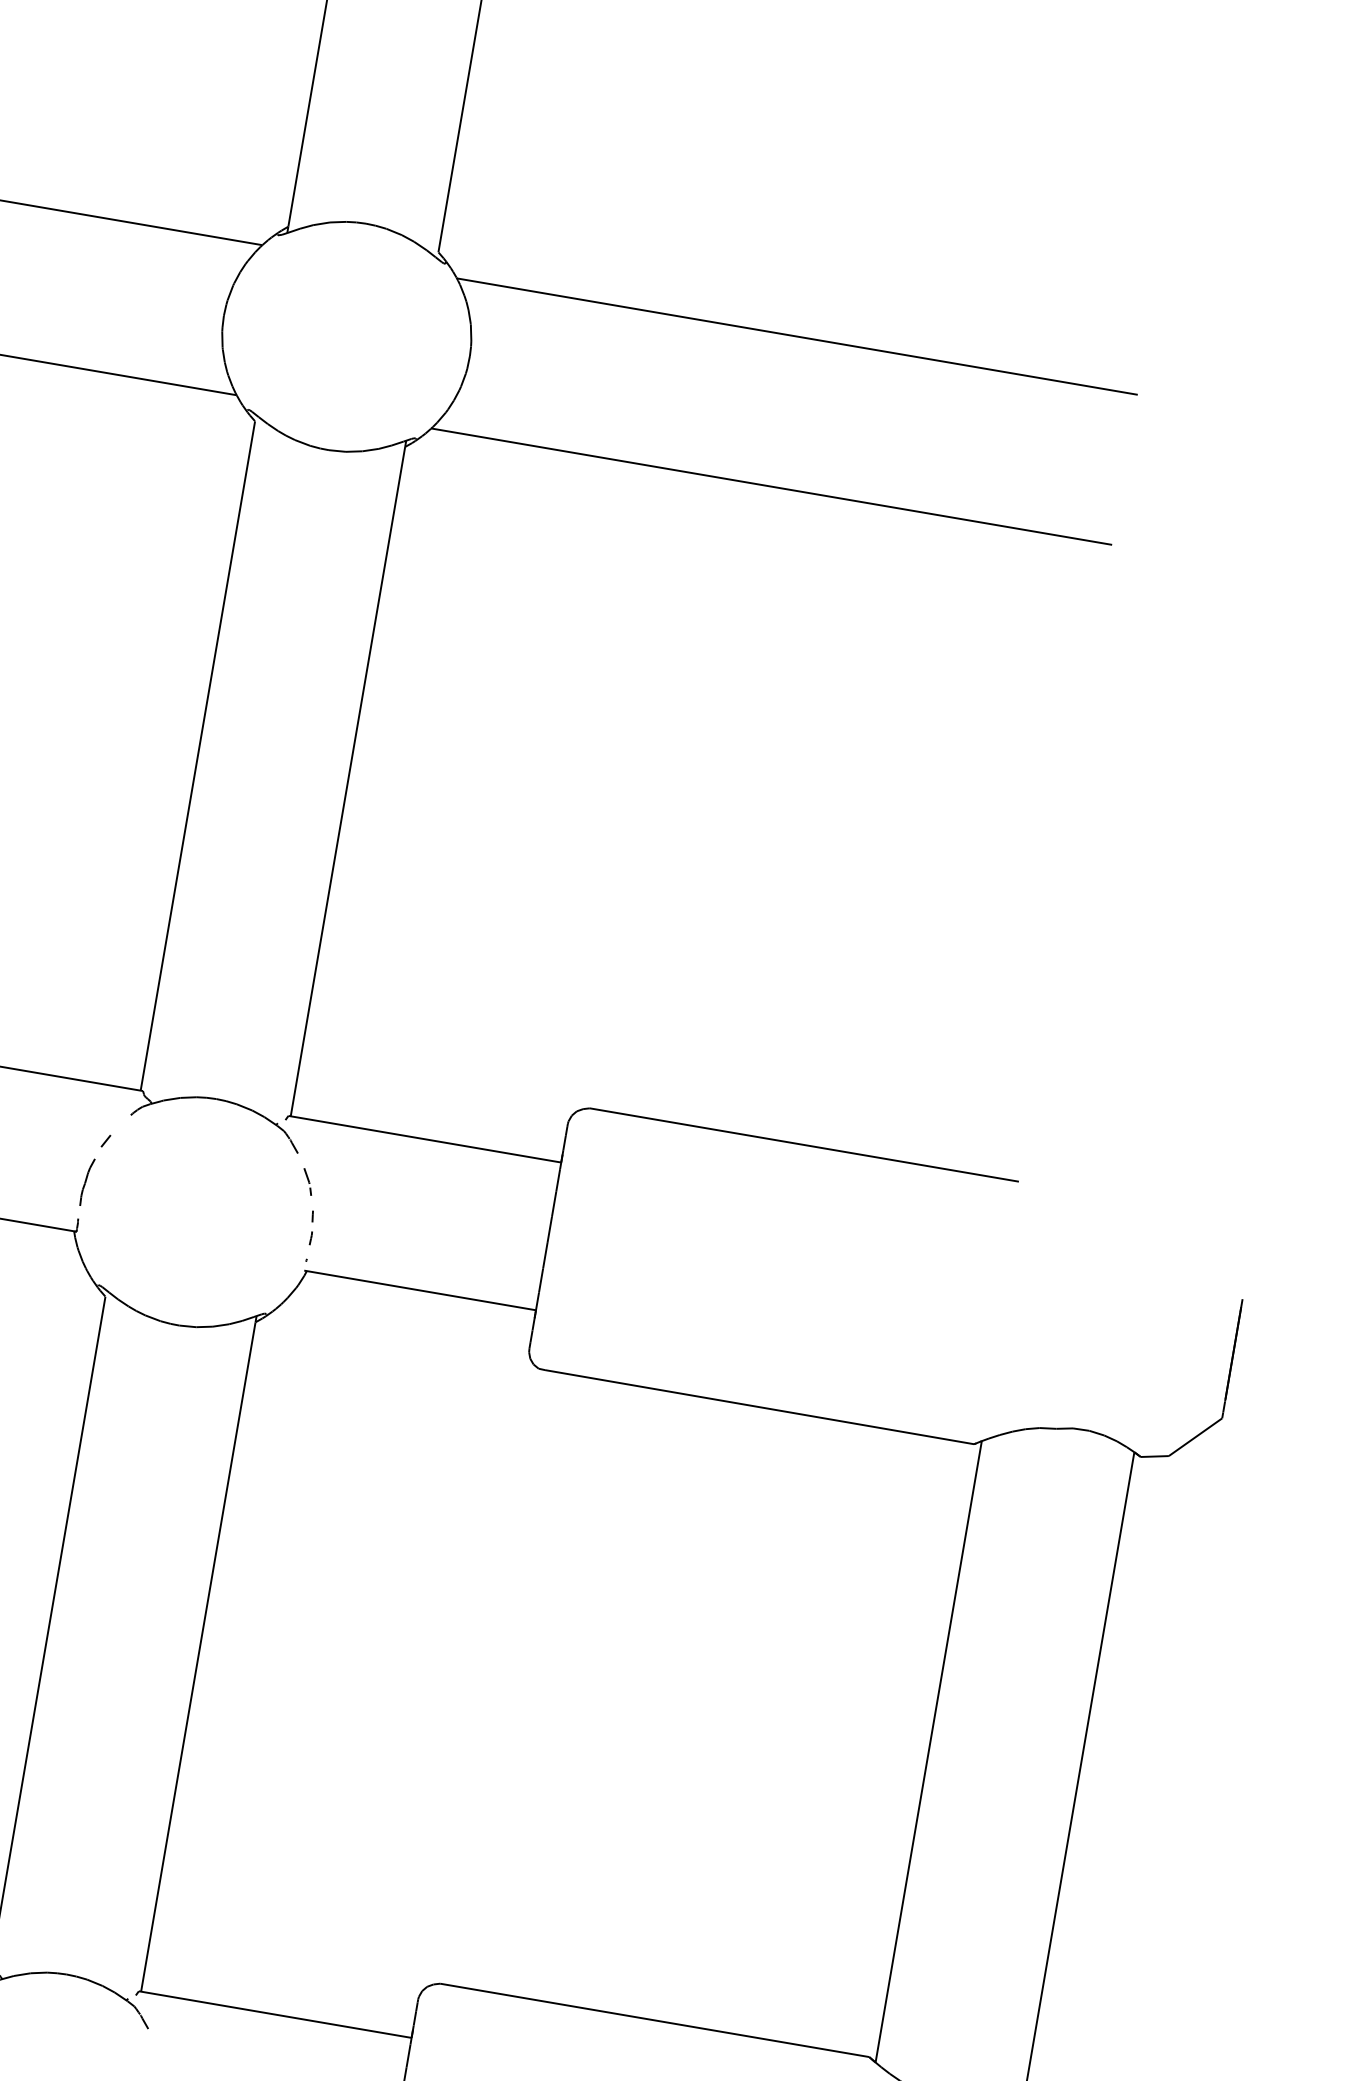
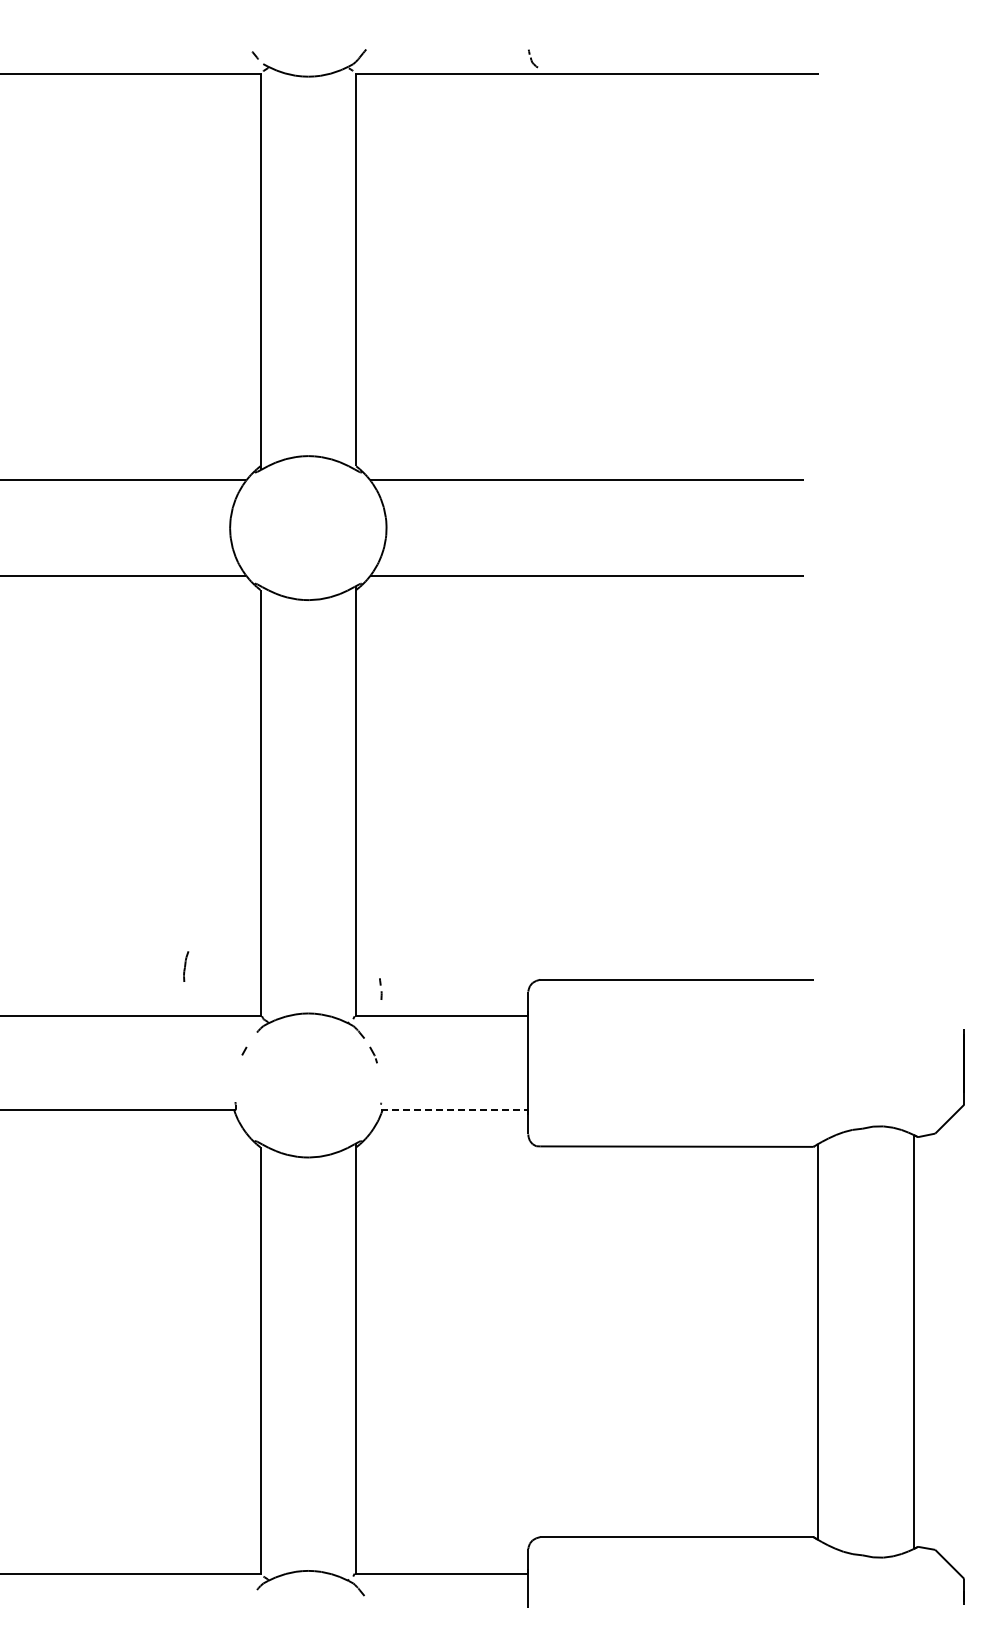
part: (87, 1182) -> (186, 966), moved
part: (311, 1226) -> (380, 988), moved
line: (419, 1290) -> (454, 1110), solid -> dashed

